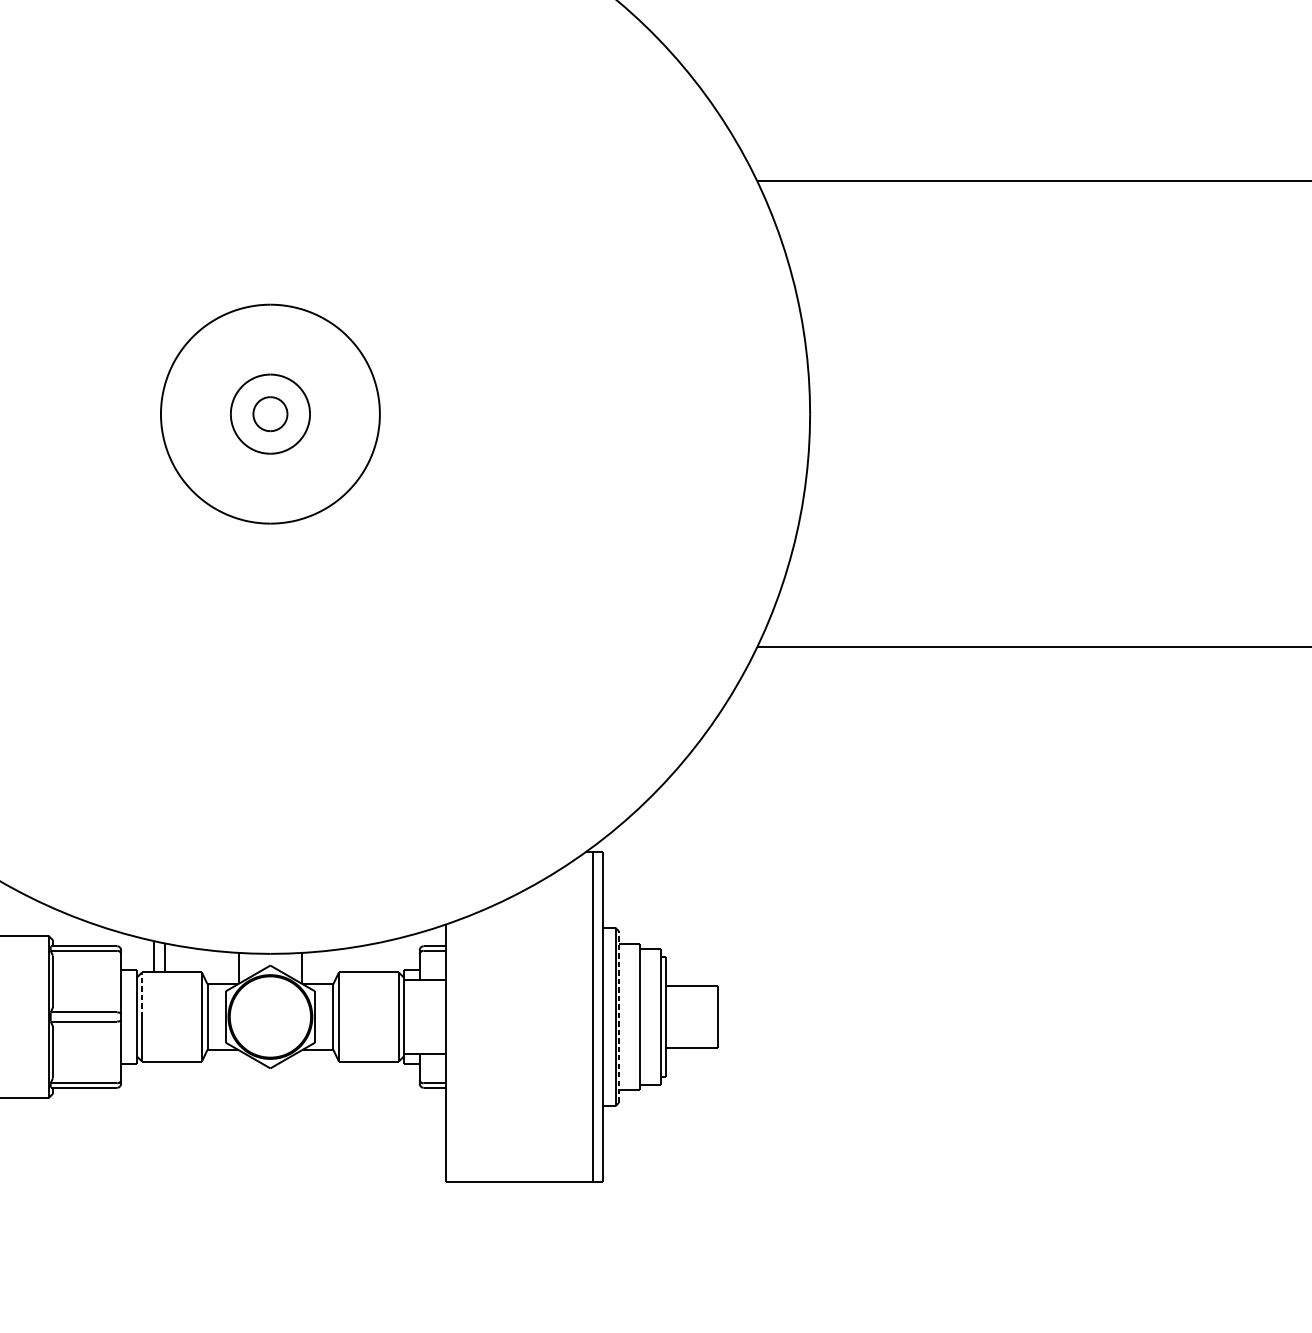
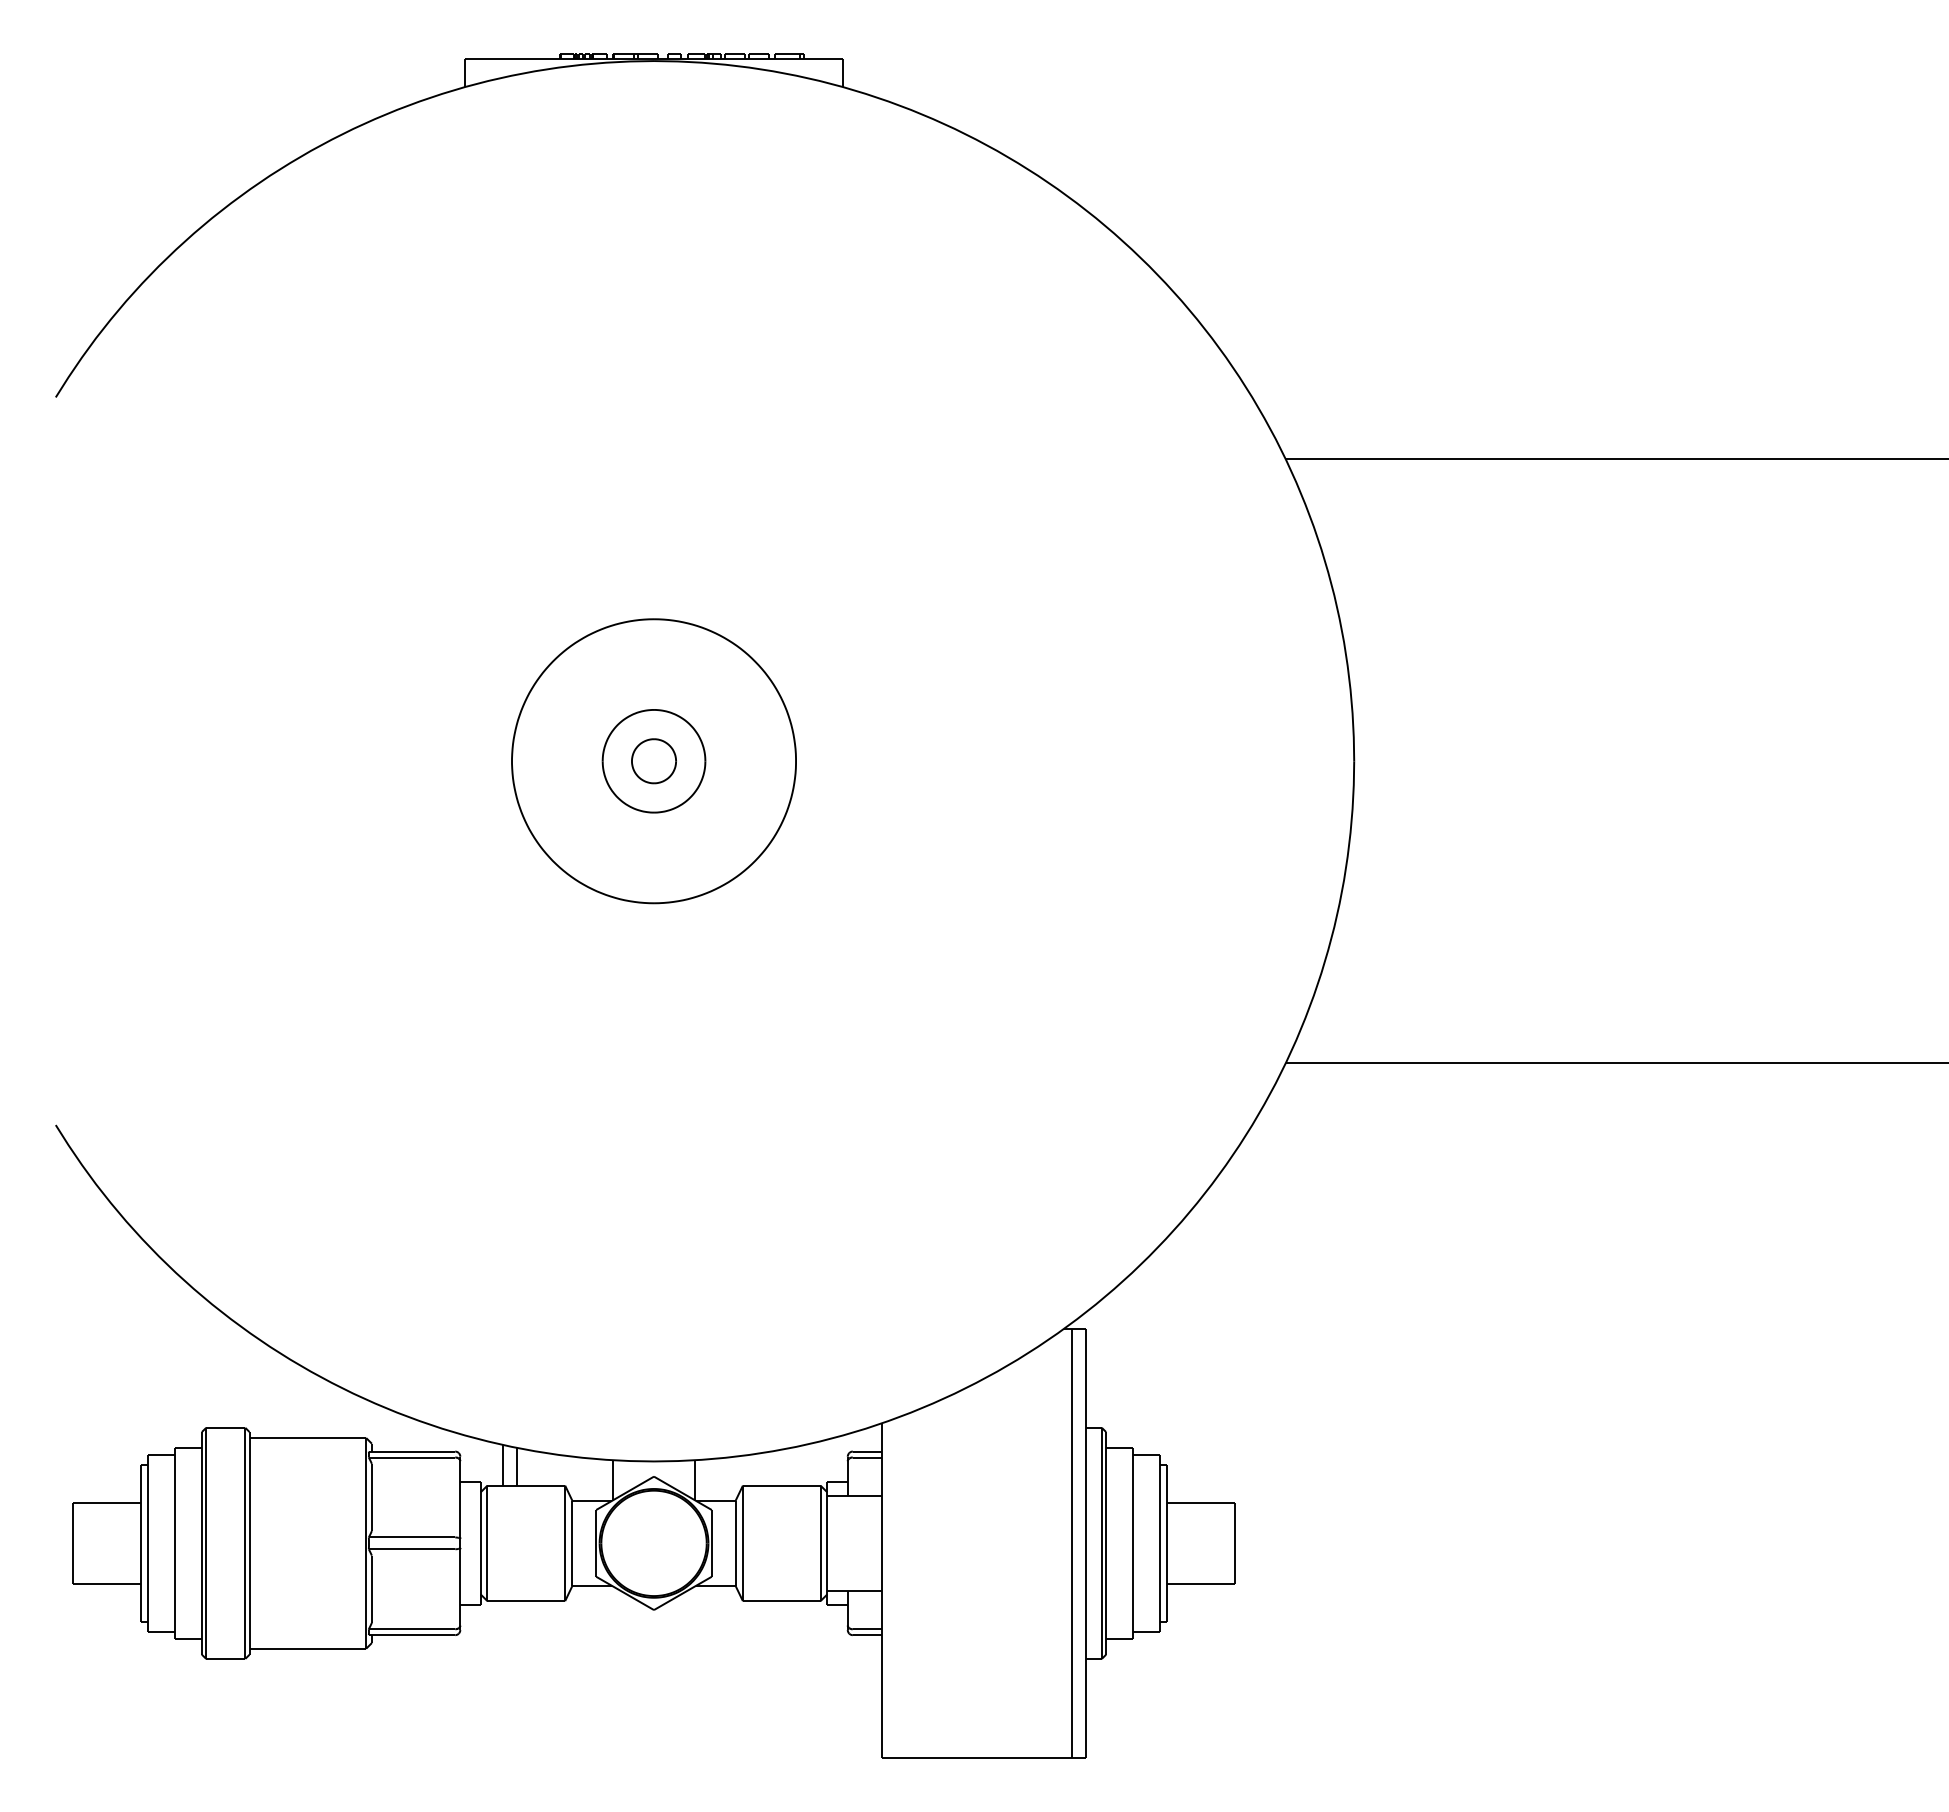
line: (142, 994) -> (487, 1514), dashed -> solid
line: (619, 1016) -> (1106, 1542), dashed -> solid

